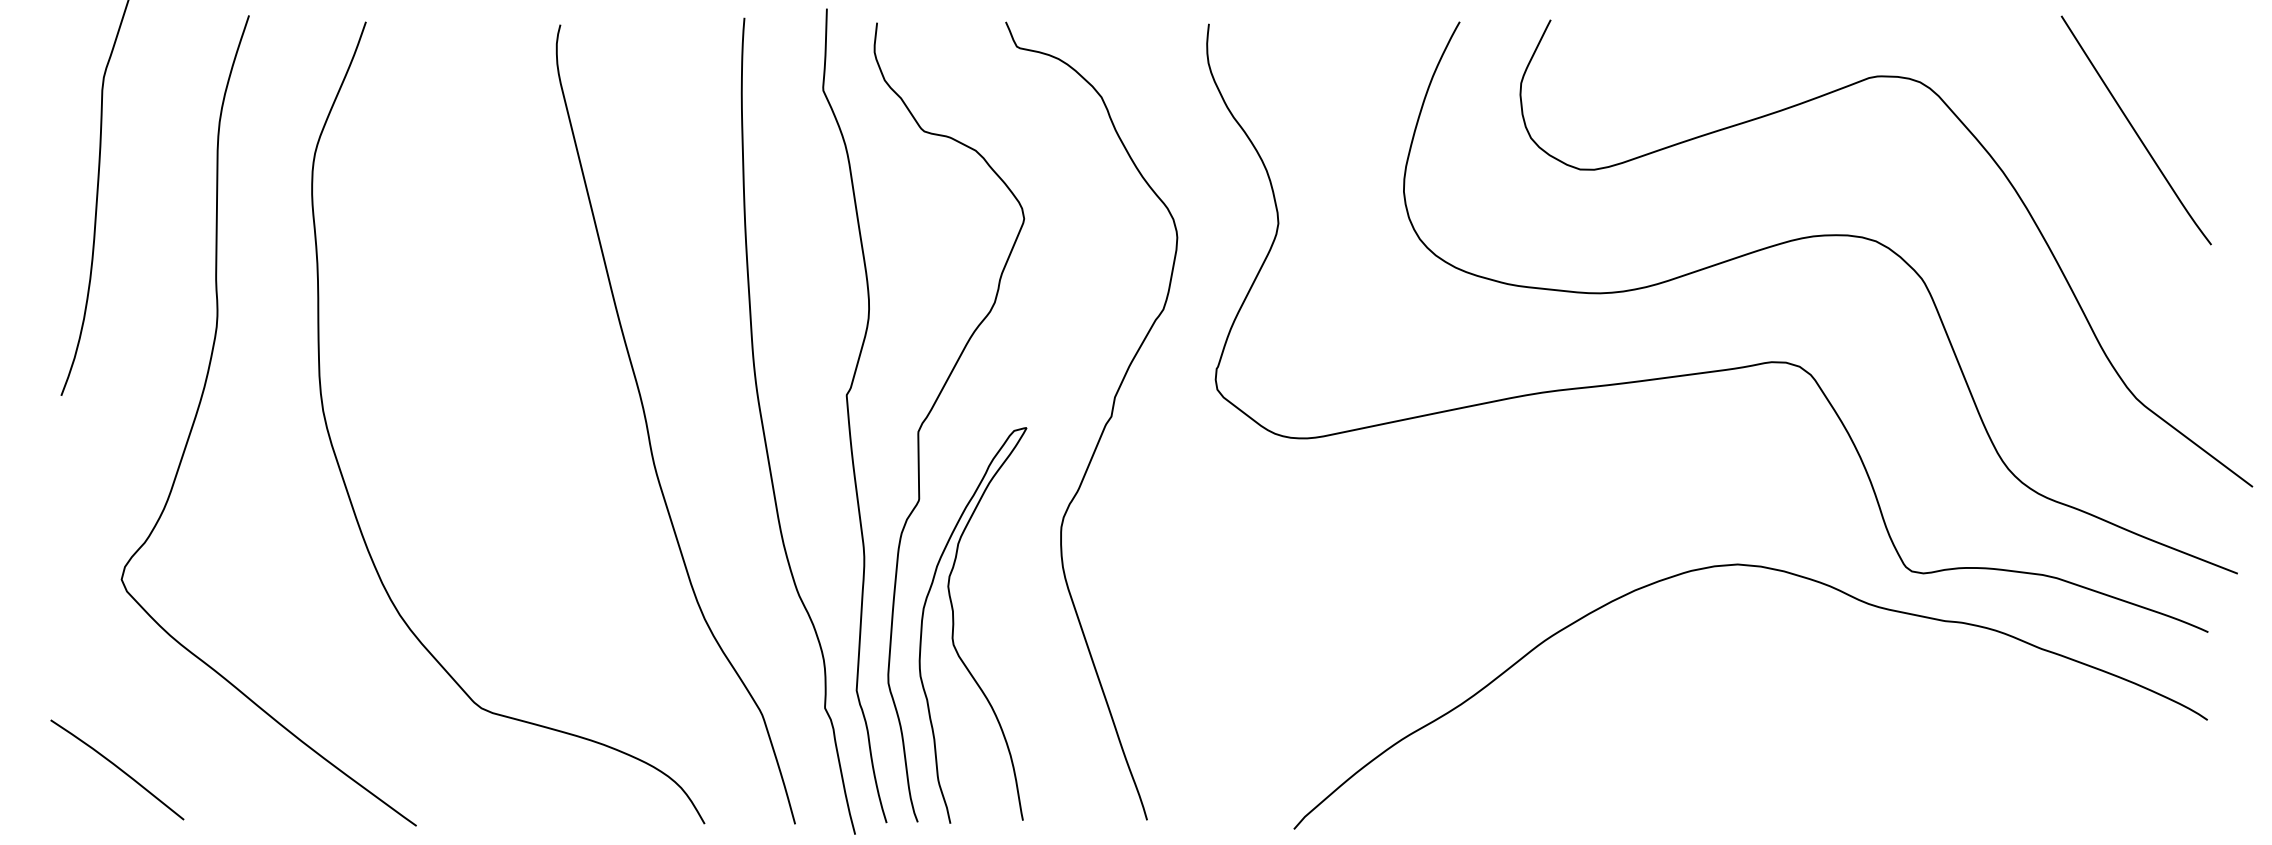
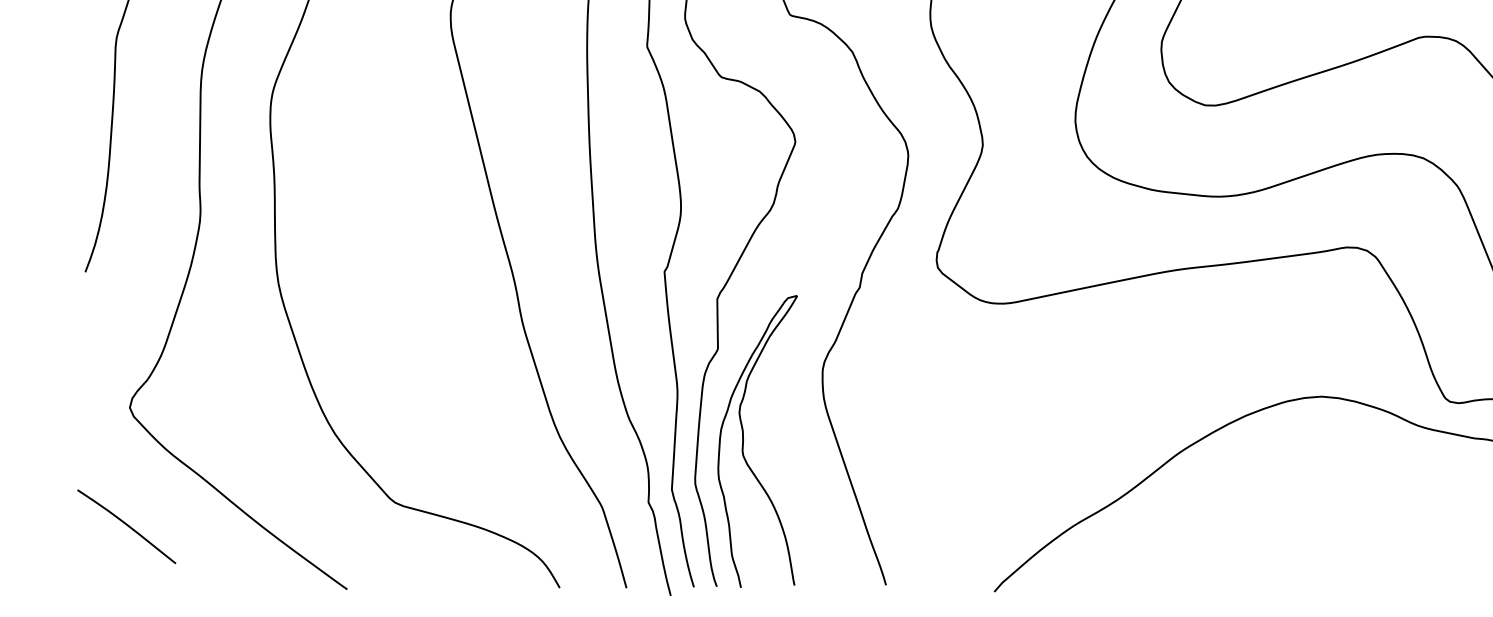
curve: (117, 768) -> (126, 525), moved

